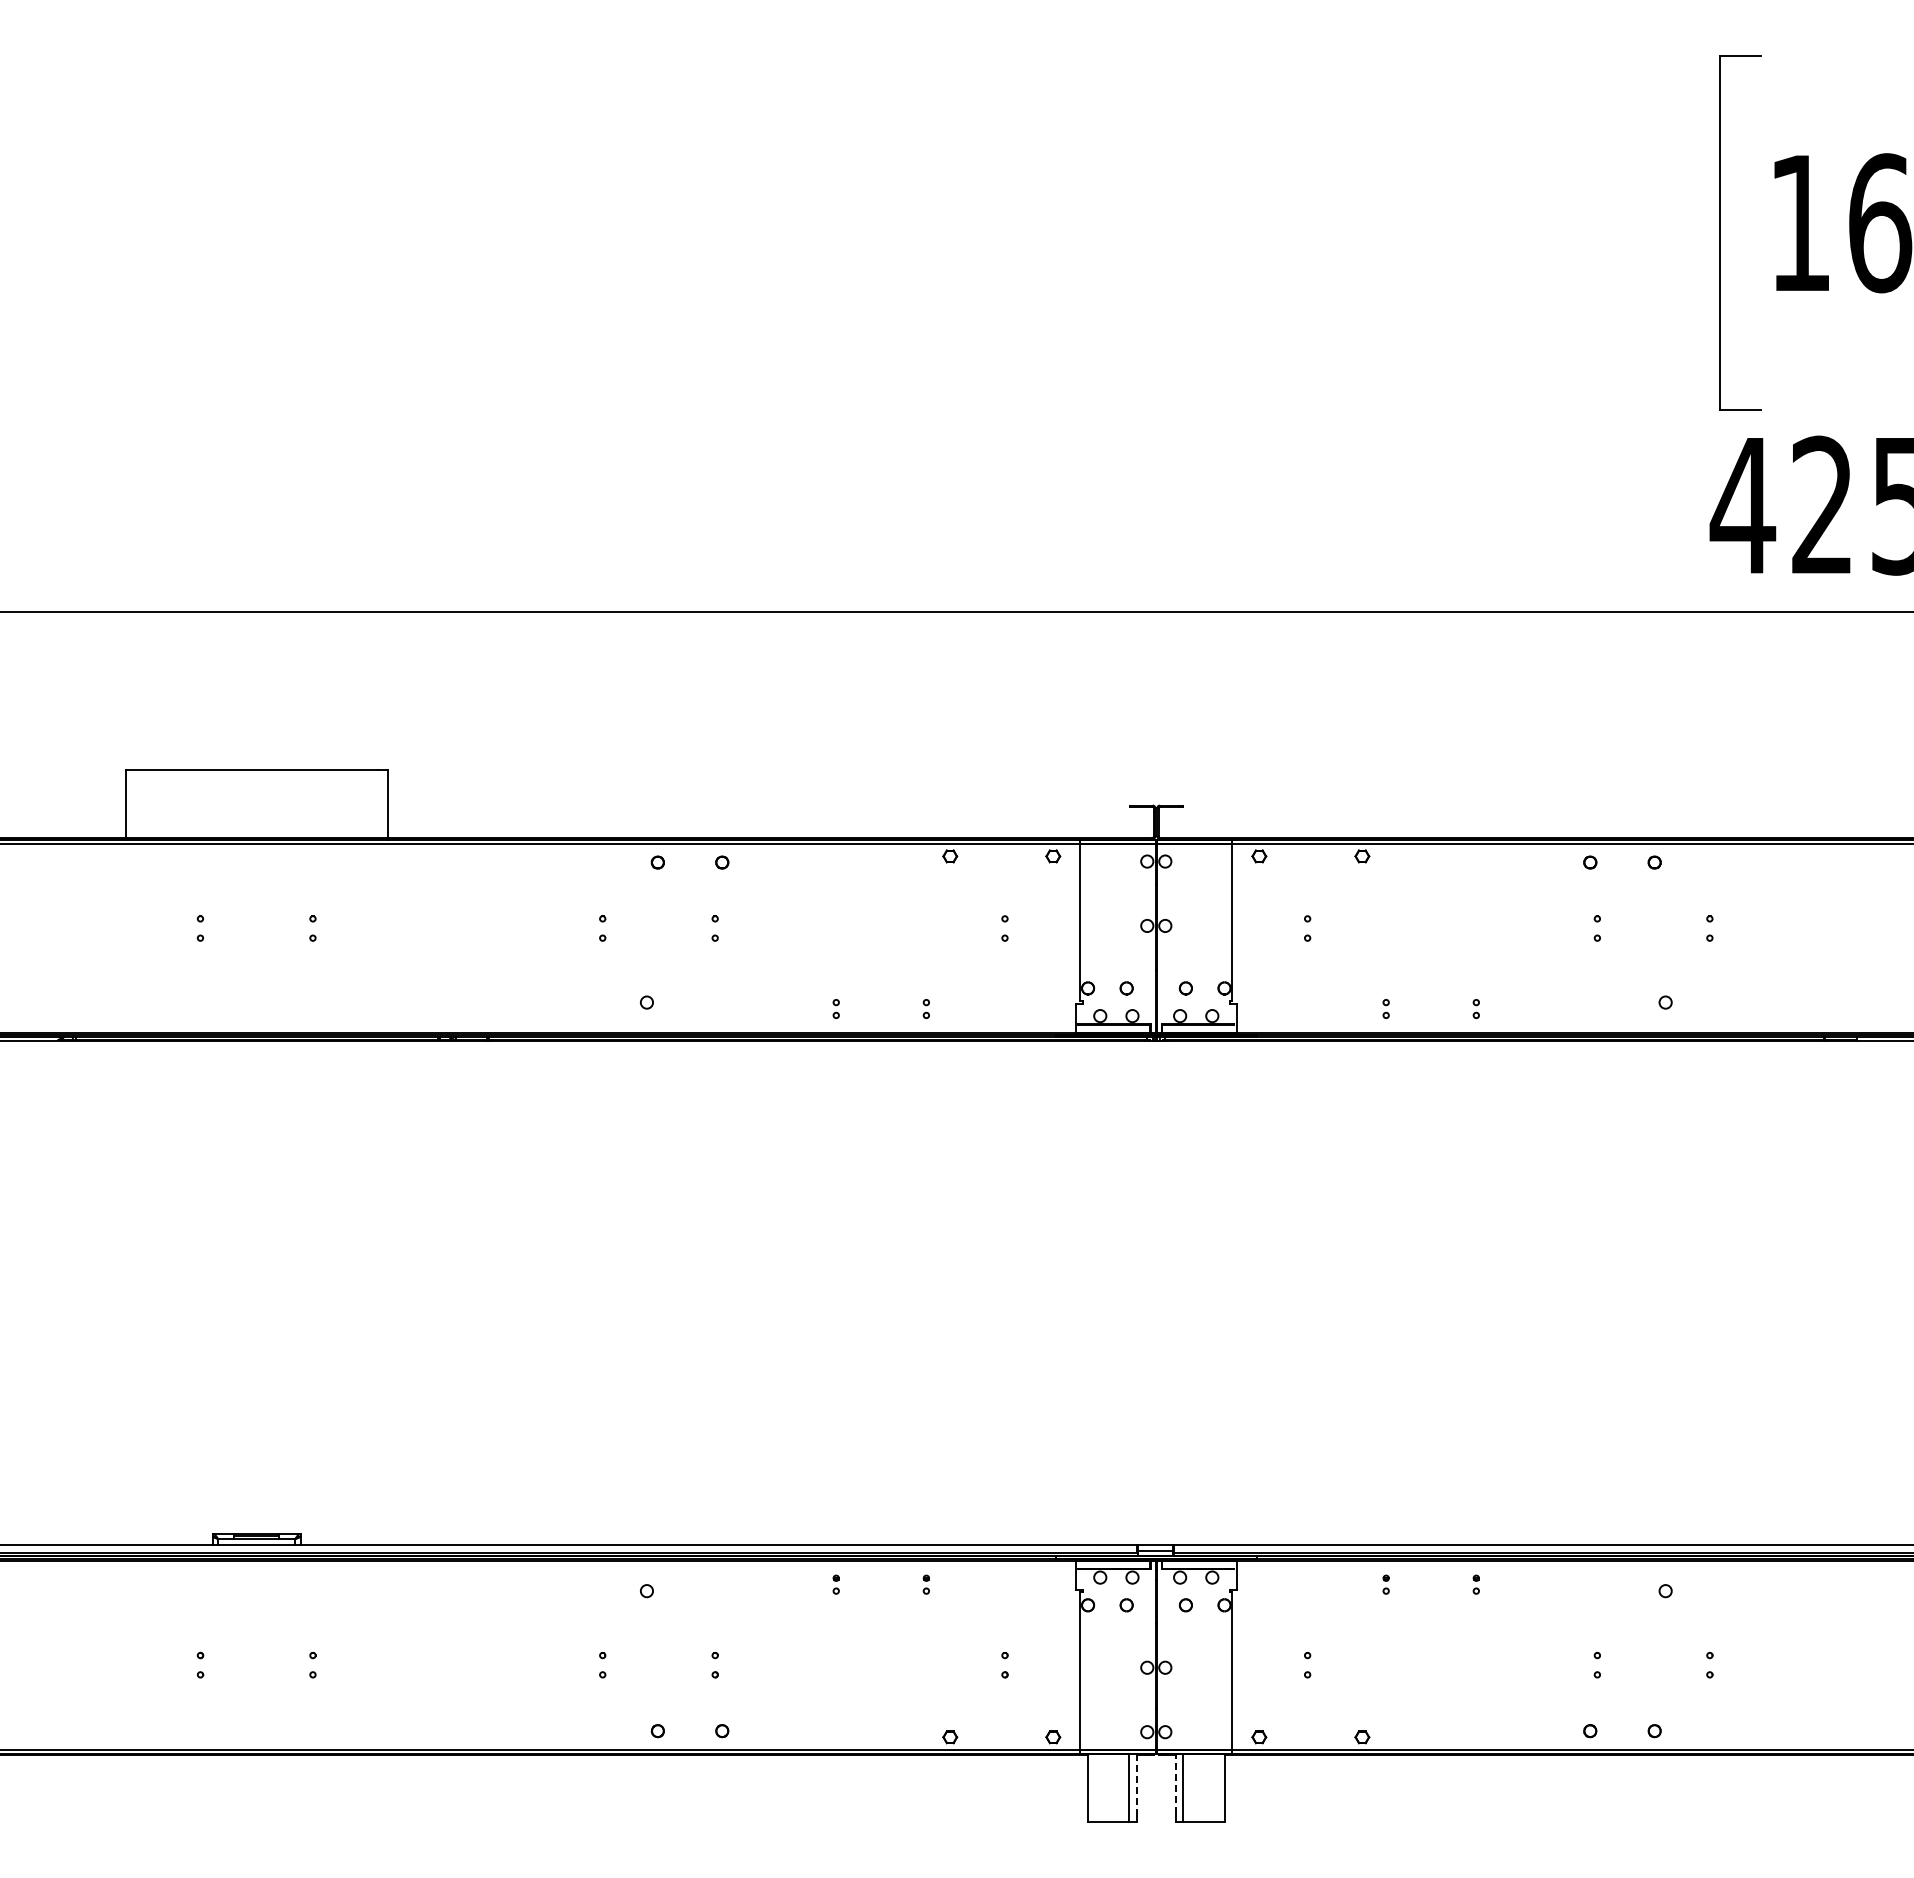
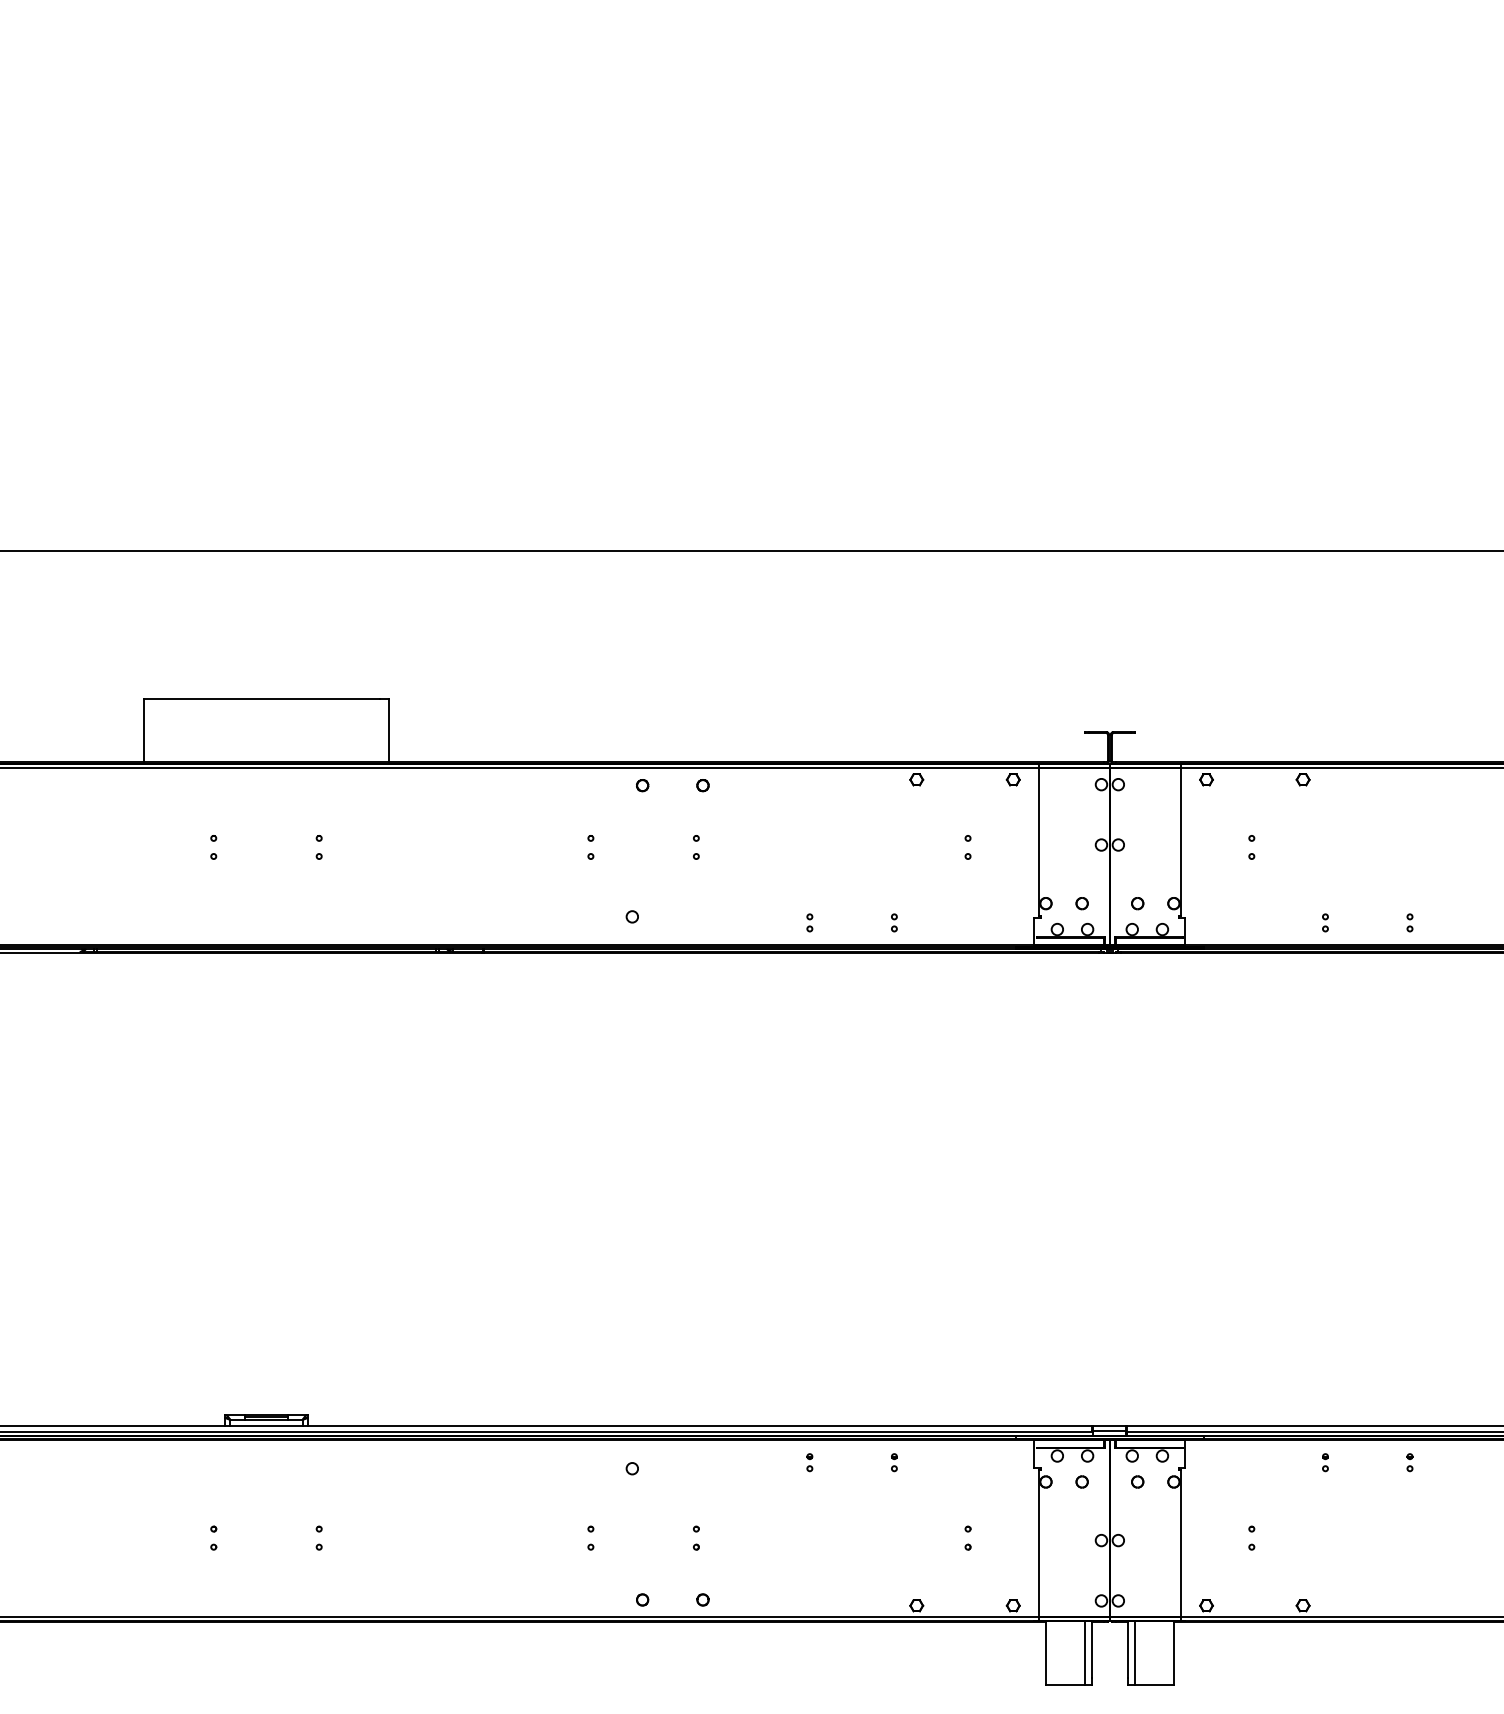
line: (1136, 1784) -> (1091, 1650), dashed -> solid
line: (1175, 1784) -> (1127, 1650), dashed -> solid

